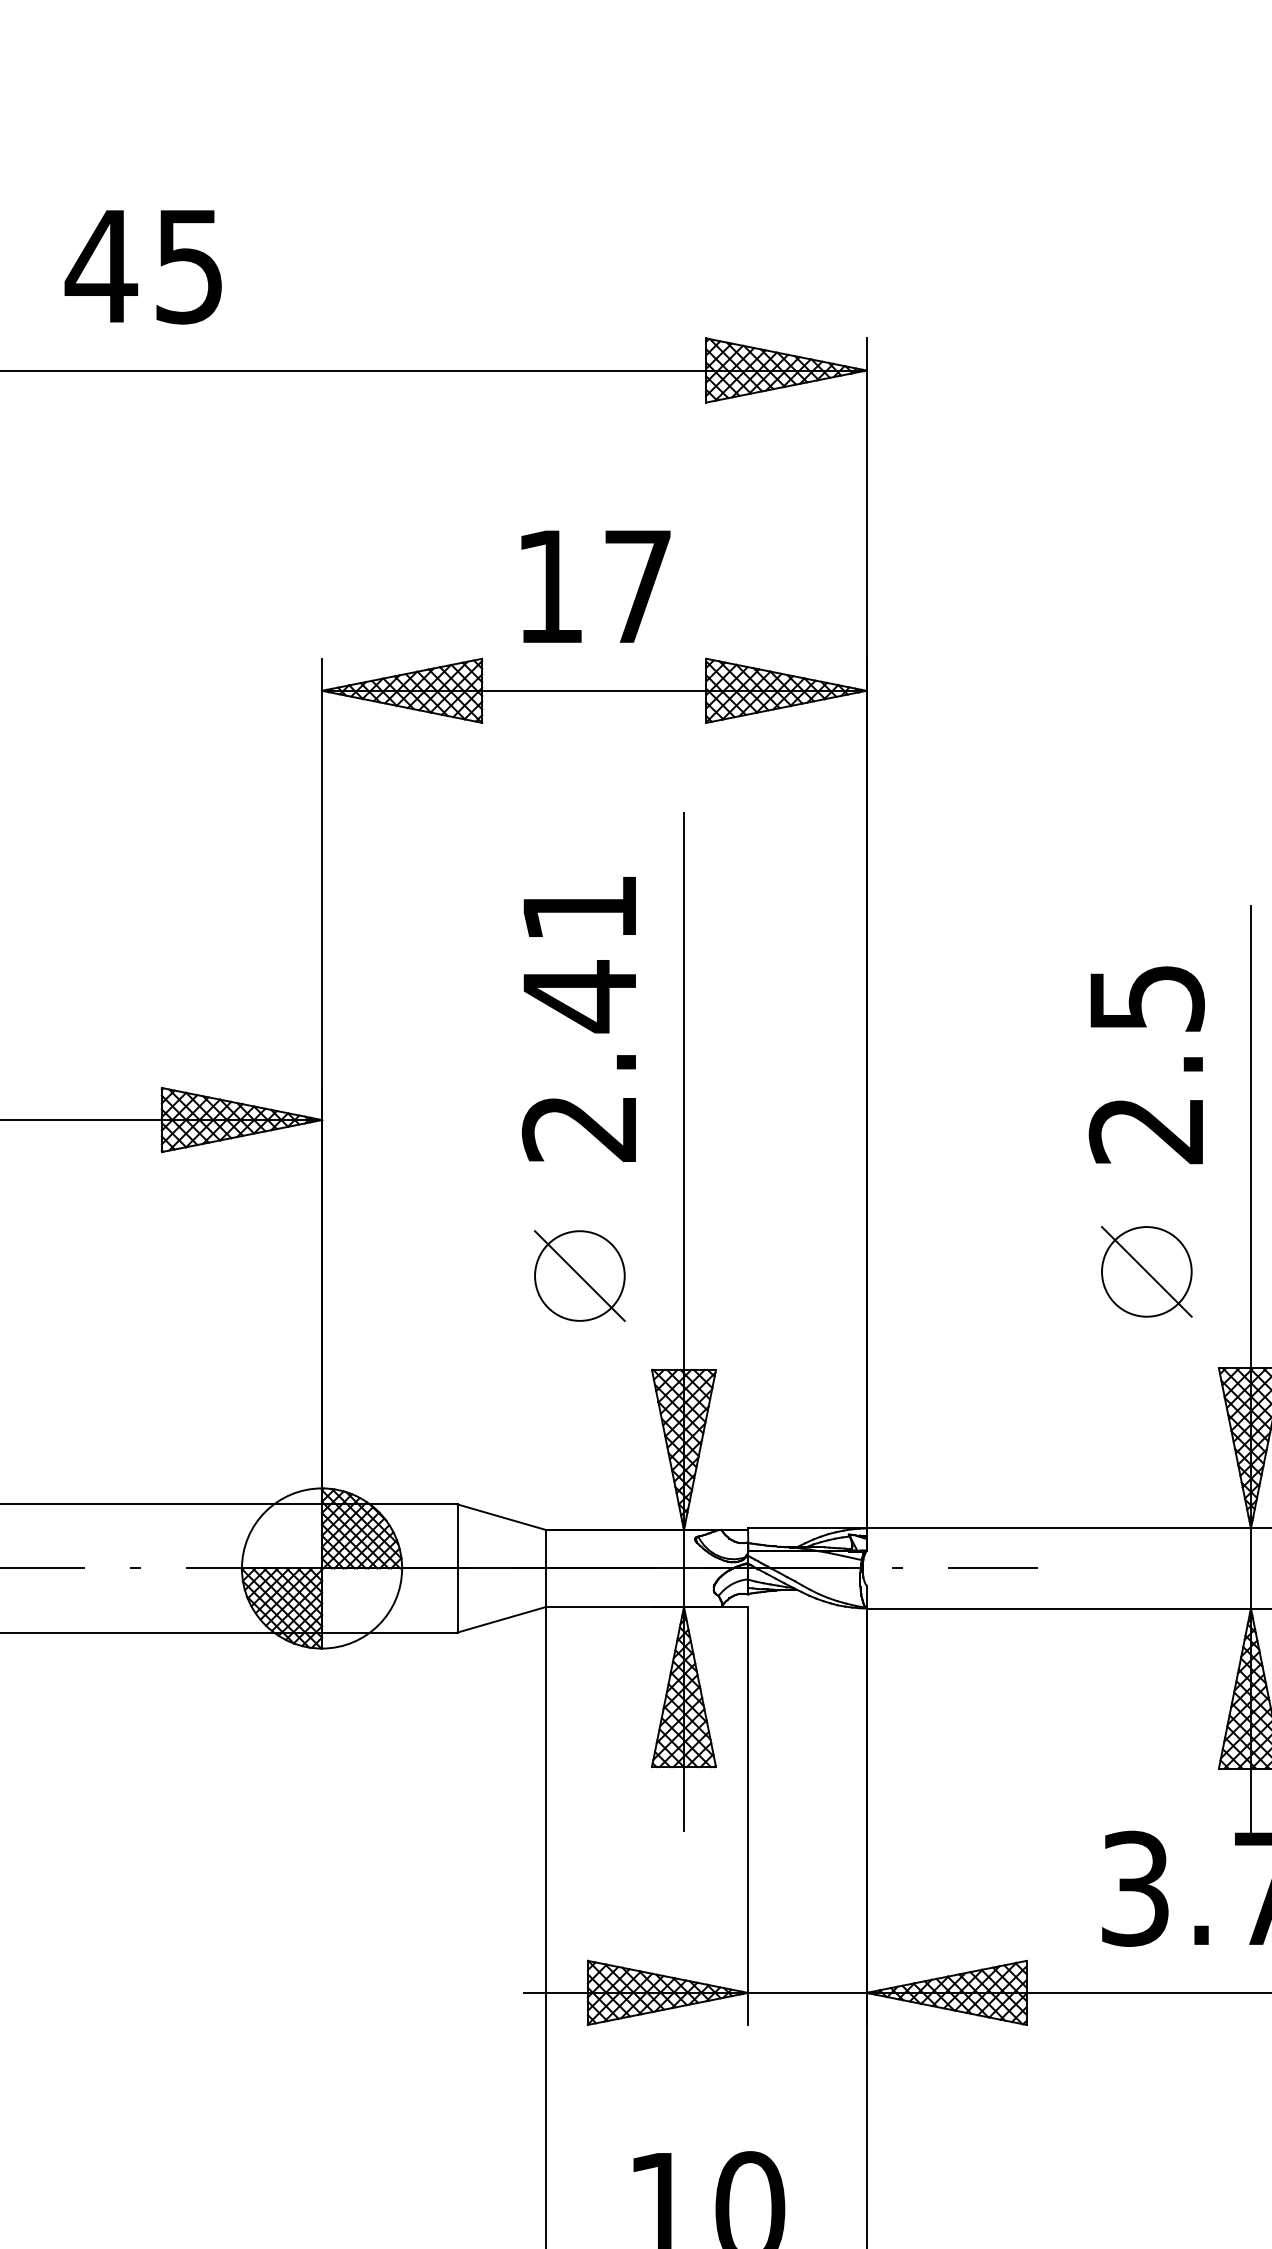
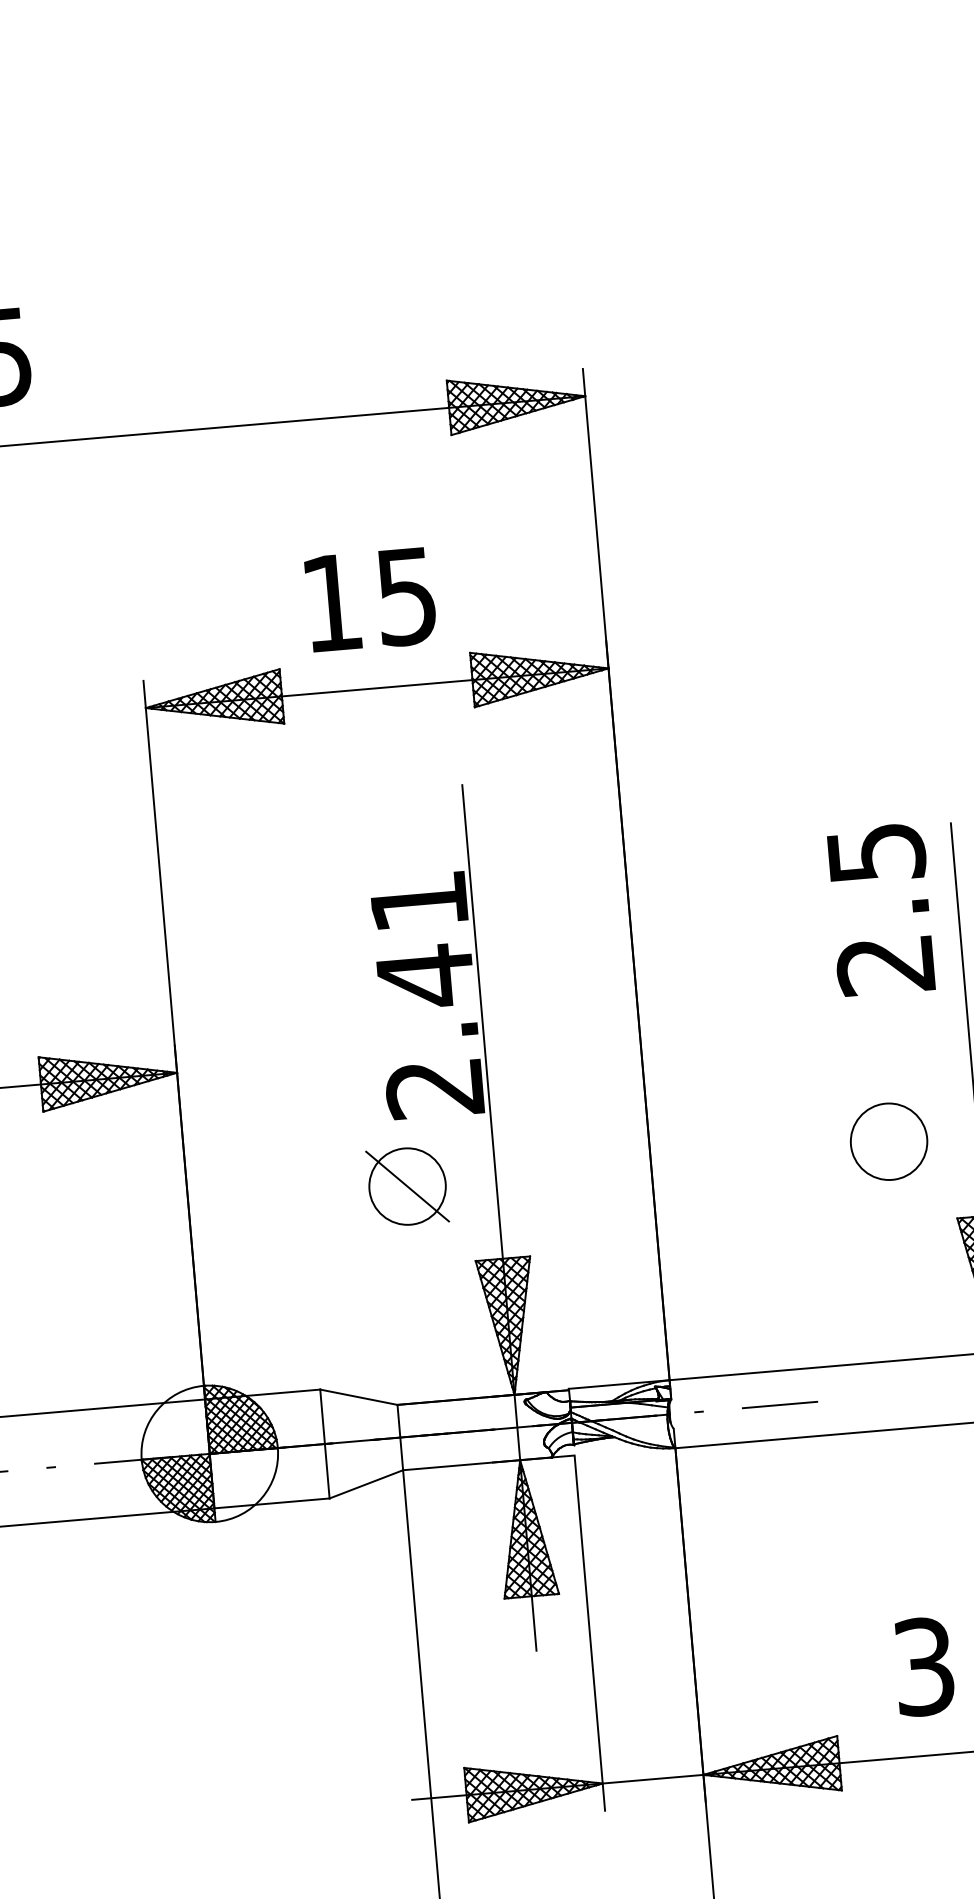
text: (637, 587) -> (406, 597), 17 -> 15
text: (578, 1019) -> (426, 996), moved
text: (1146, 1065) -> (880, 910), moved
line: (1146, 1271) -> (888, 1141), removed

